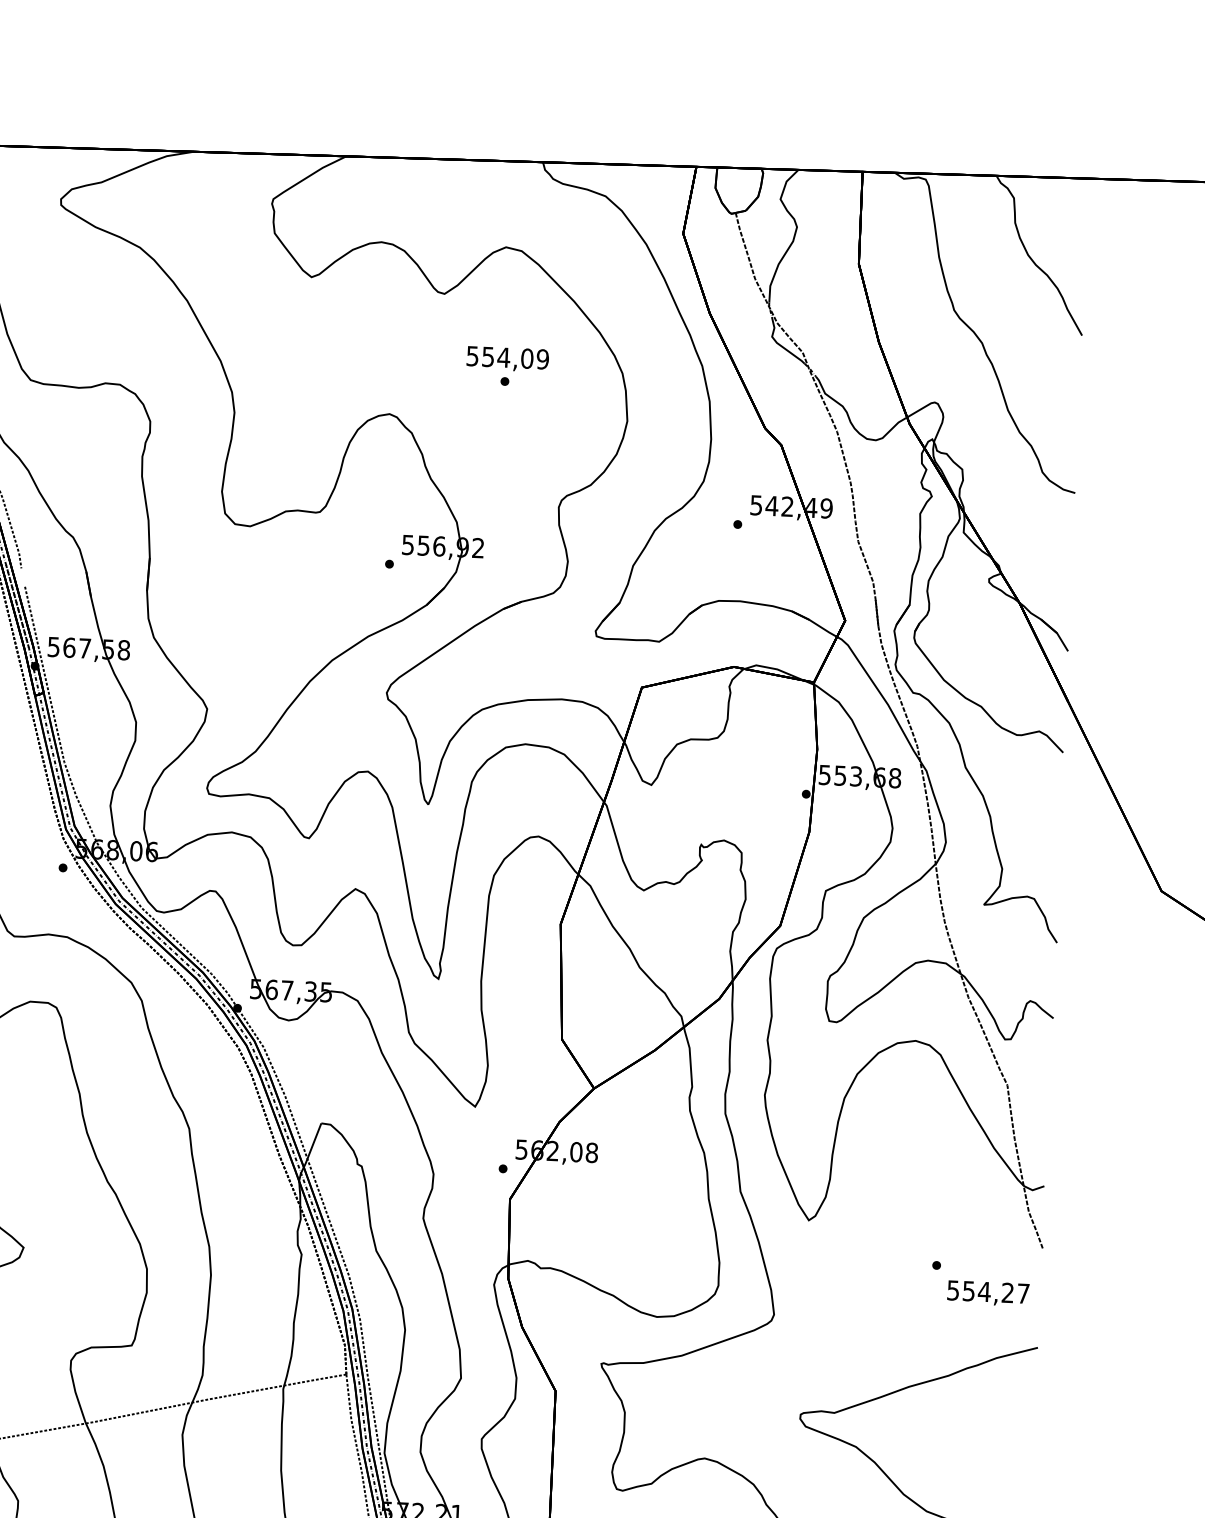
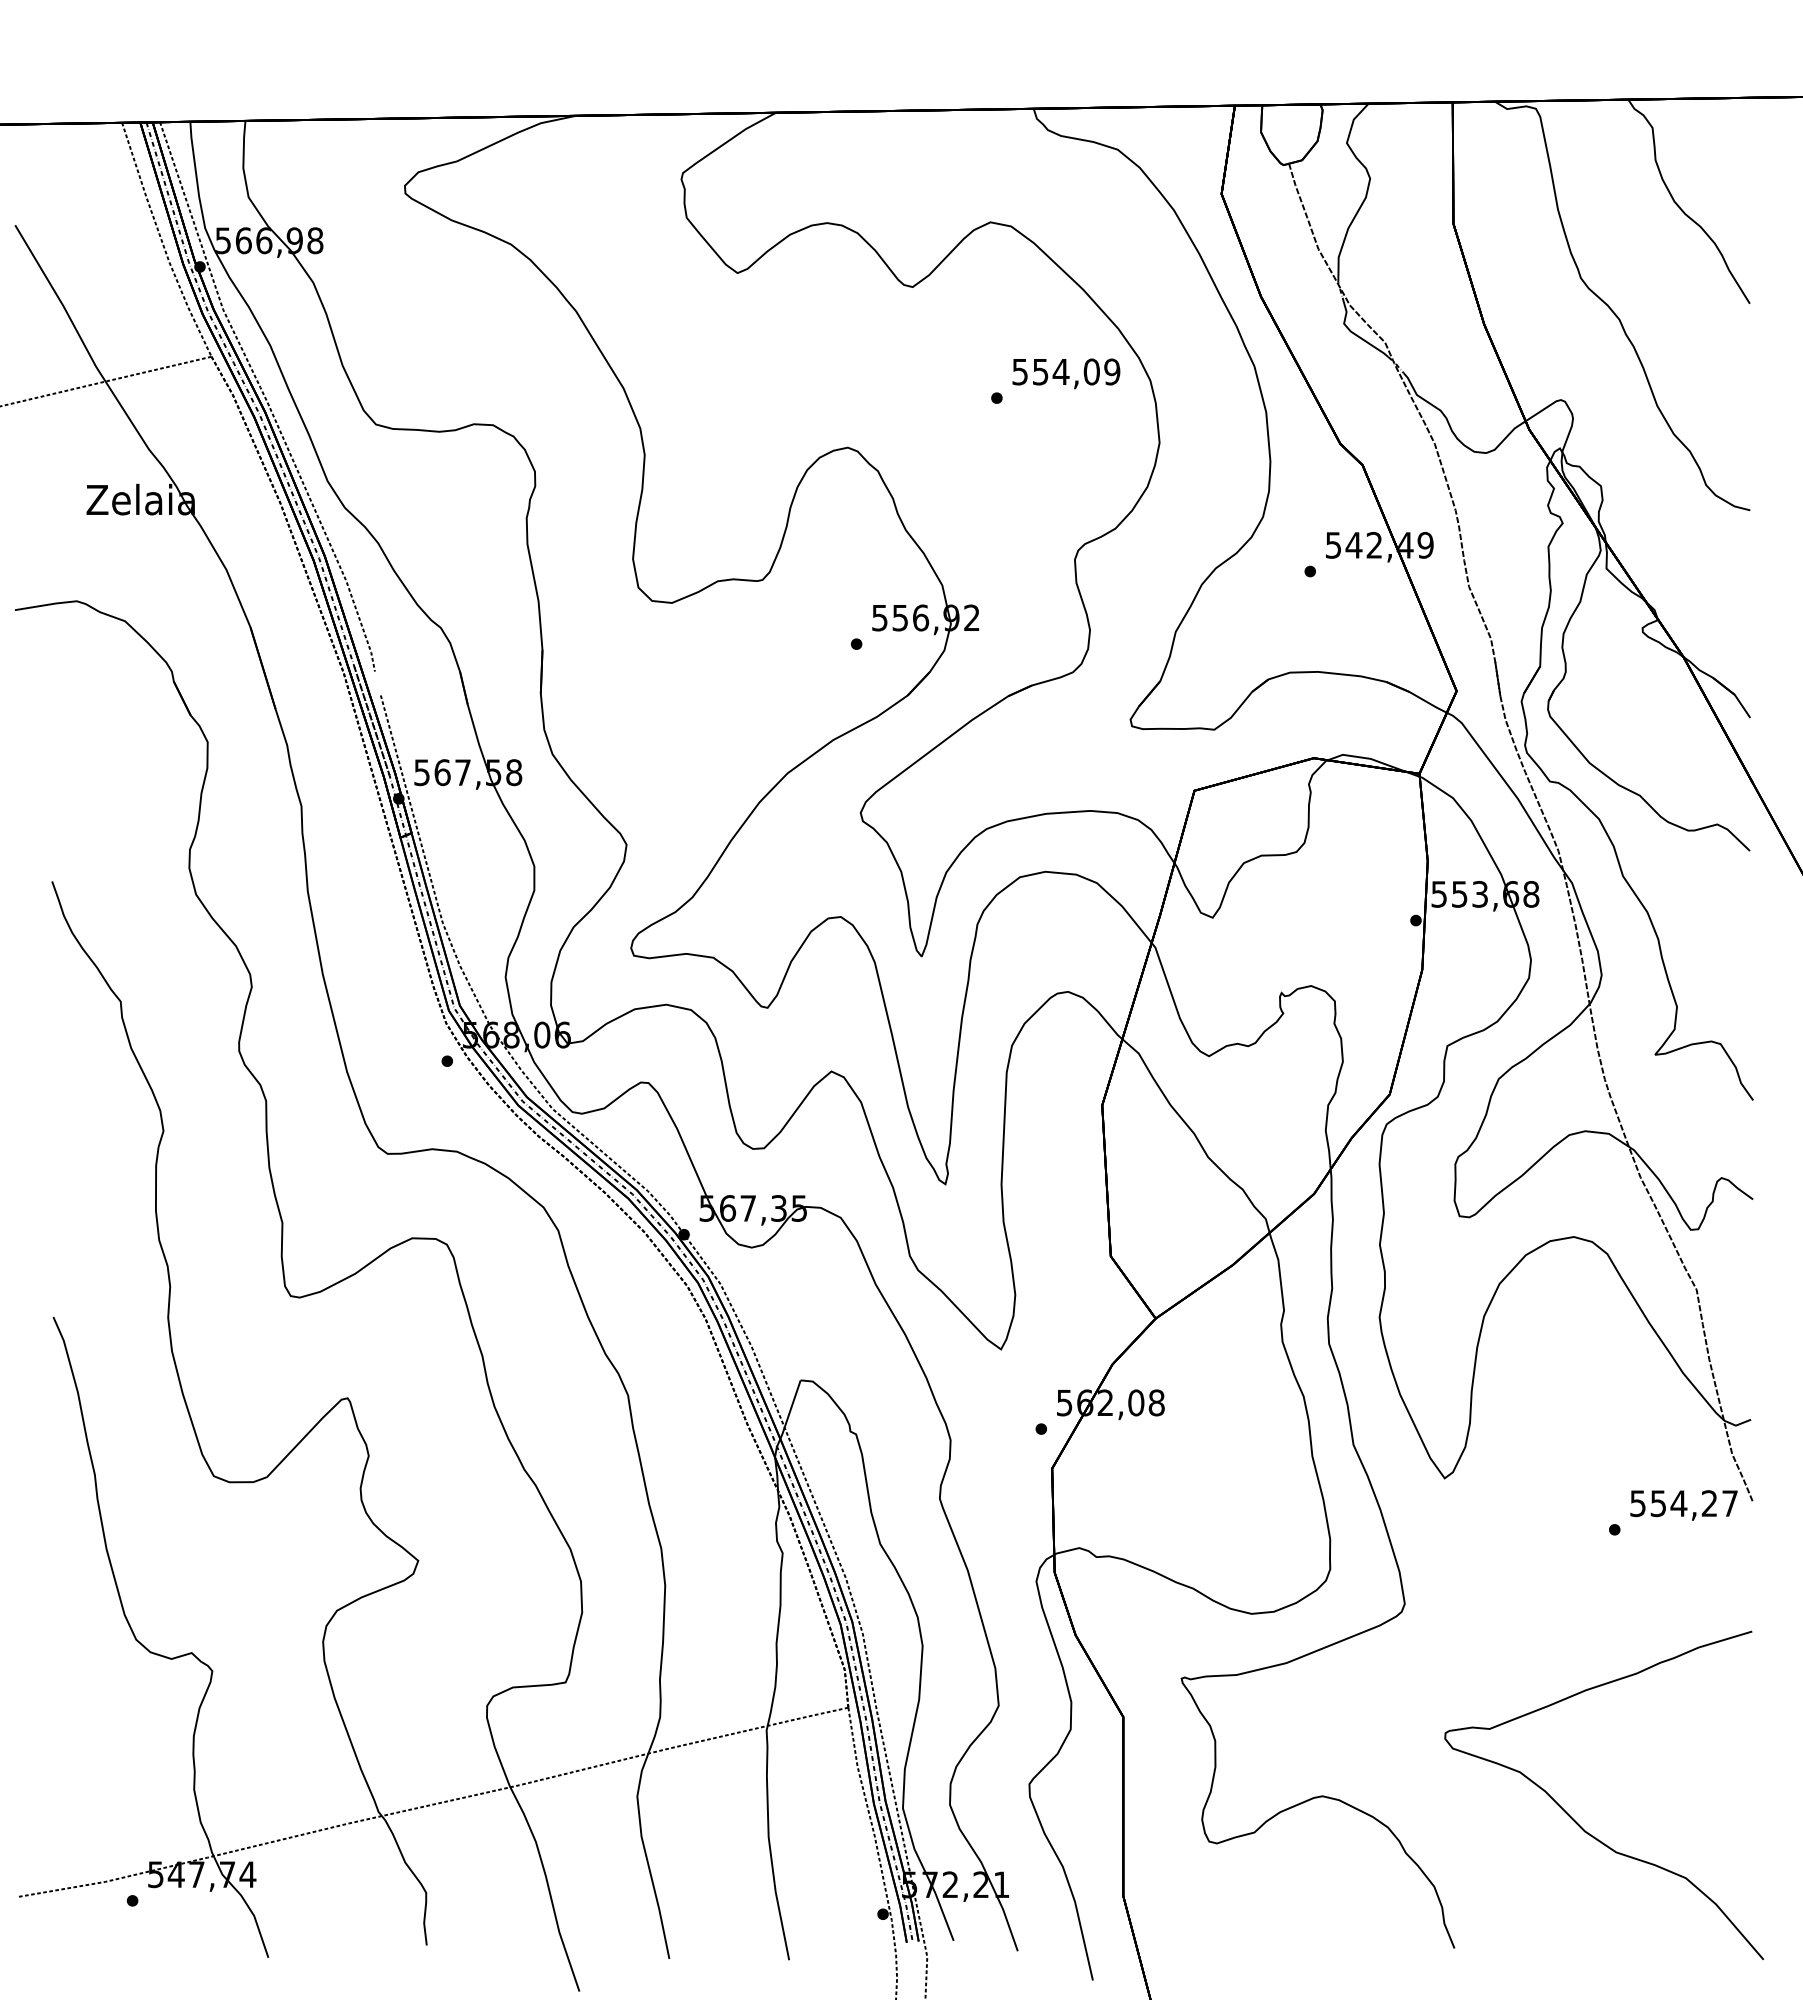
text: (507, 359) -> (1066, 373), moved
text: (987, 1293) -> (1683, 1505), moved

